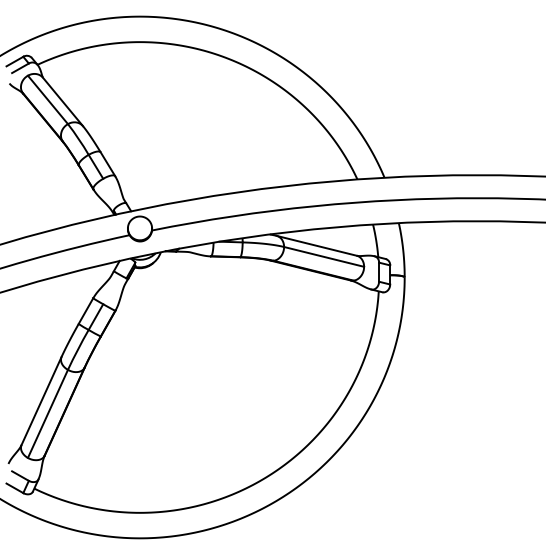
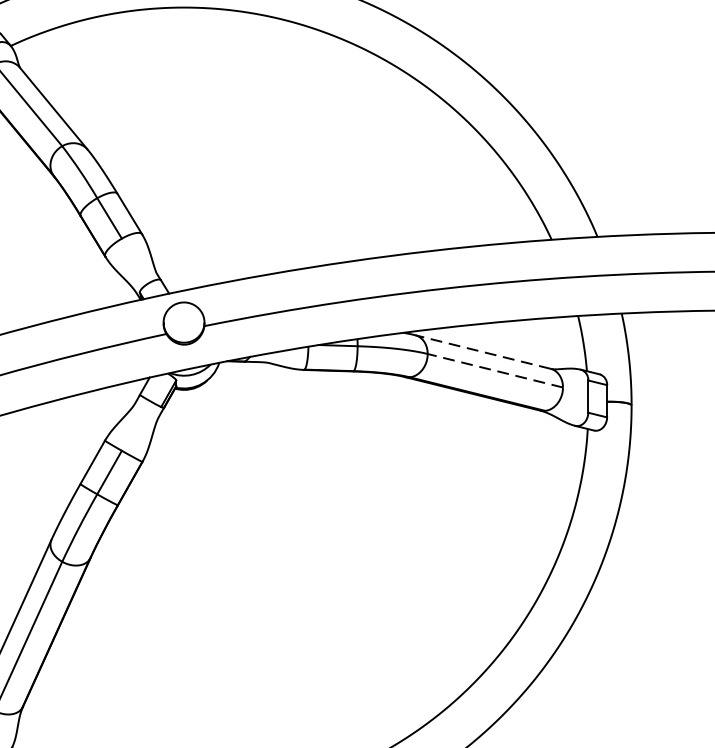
line: (316, 245) -> (482, 351), solid -> dashed
line: (323, 256) -> (494, 370), solid -> dashed

